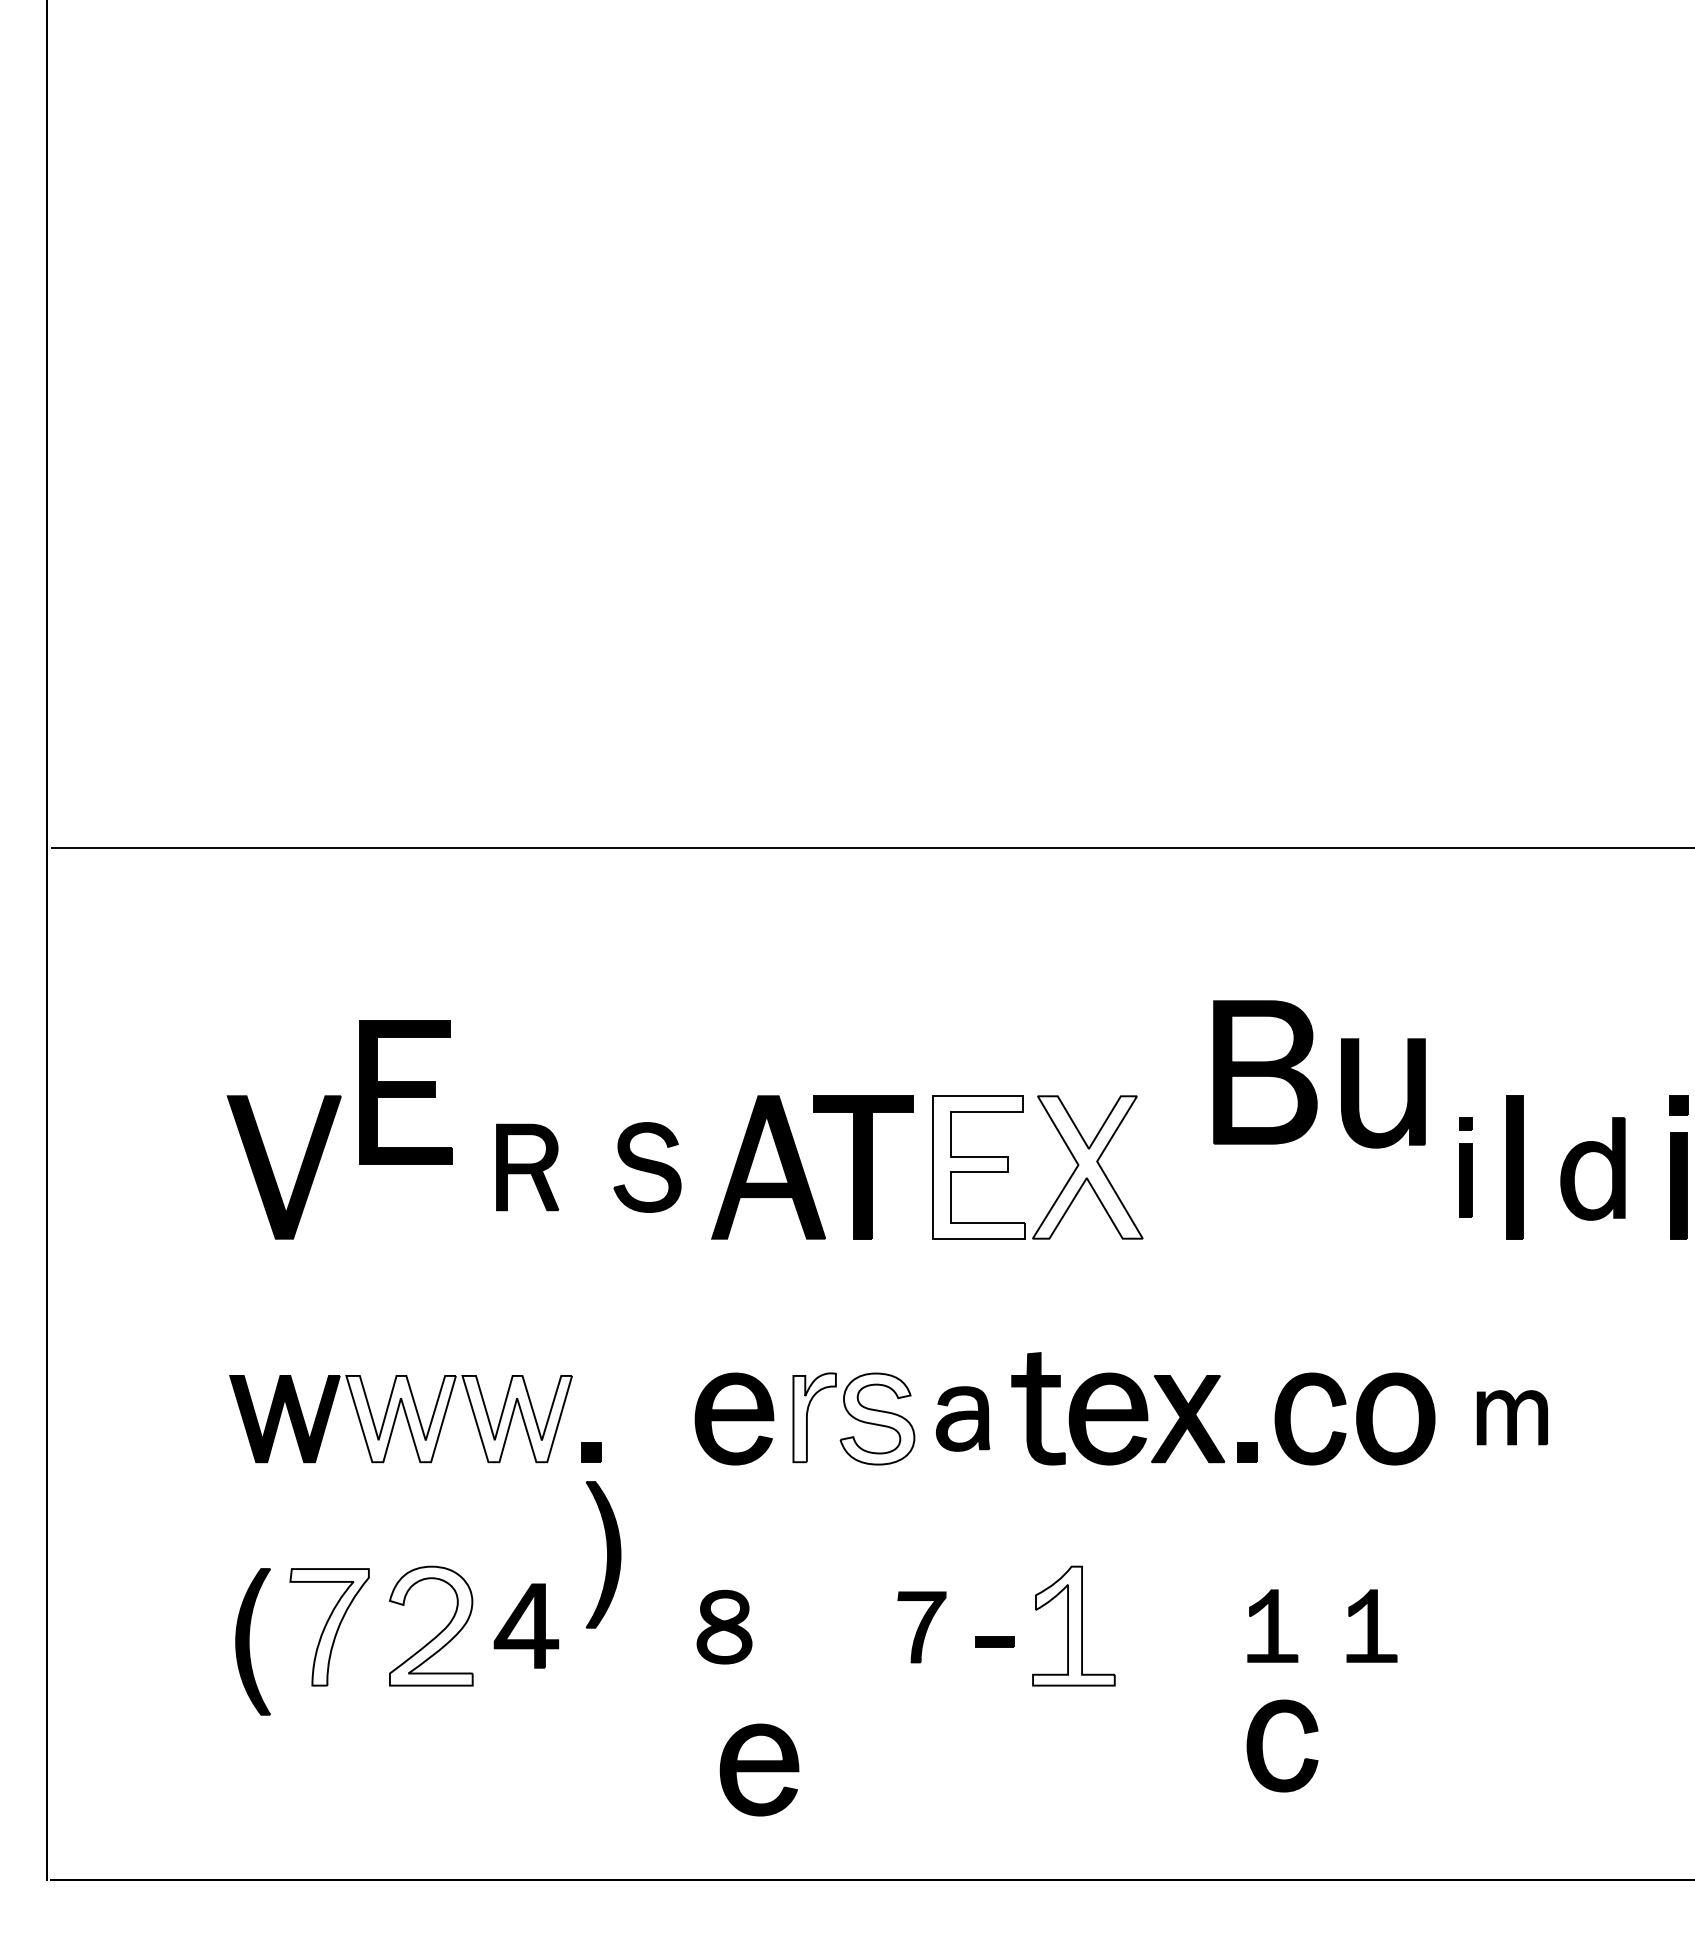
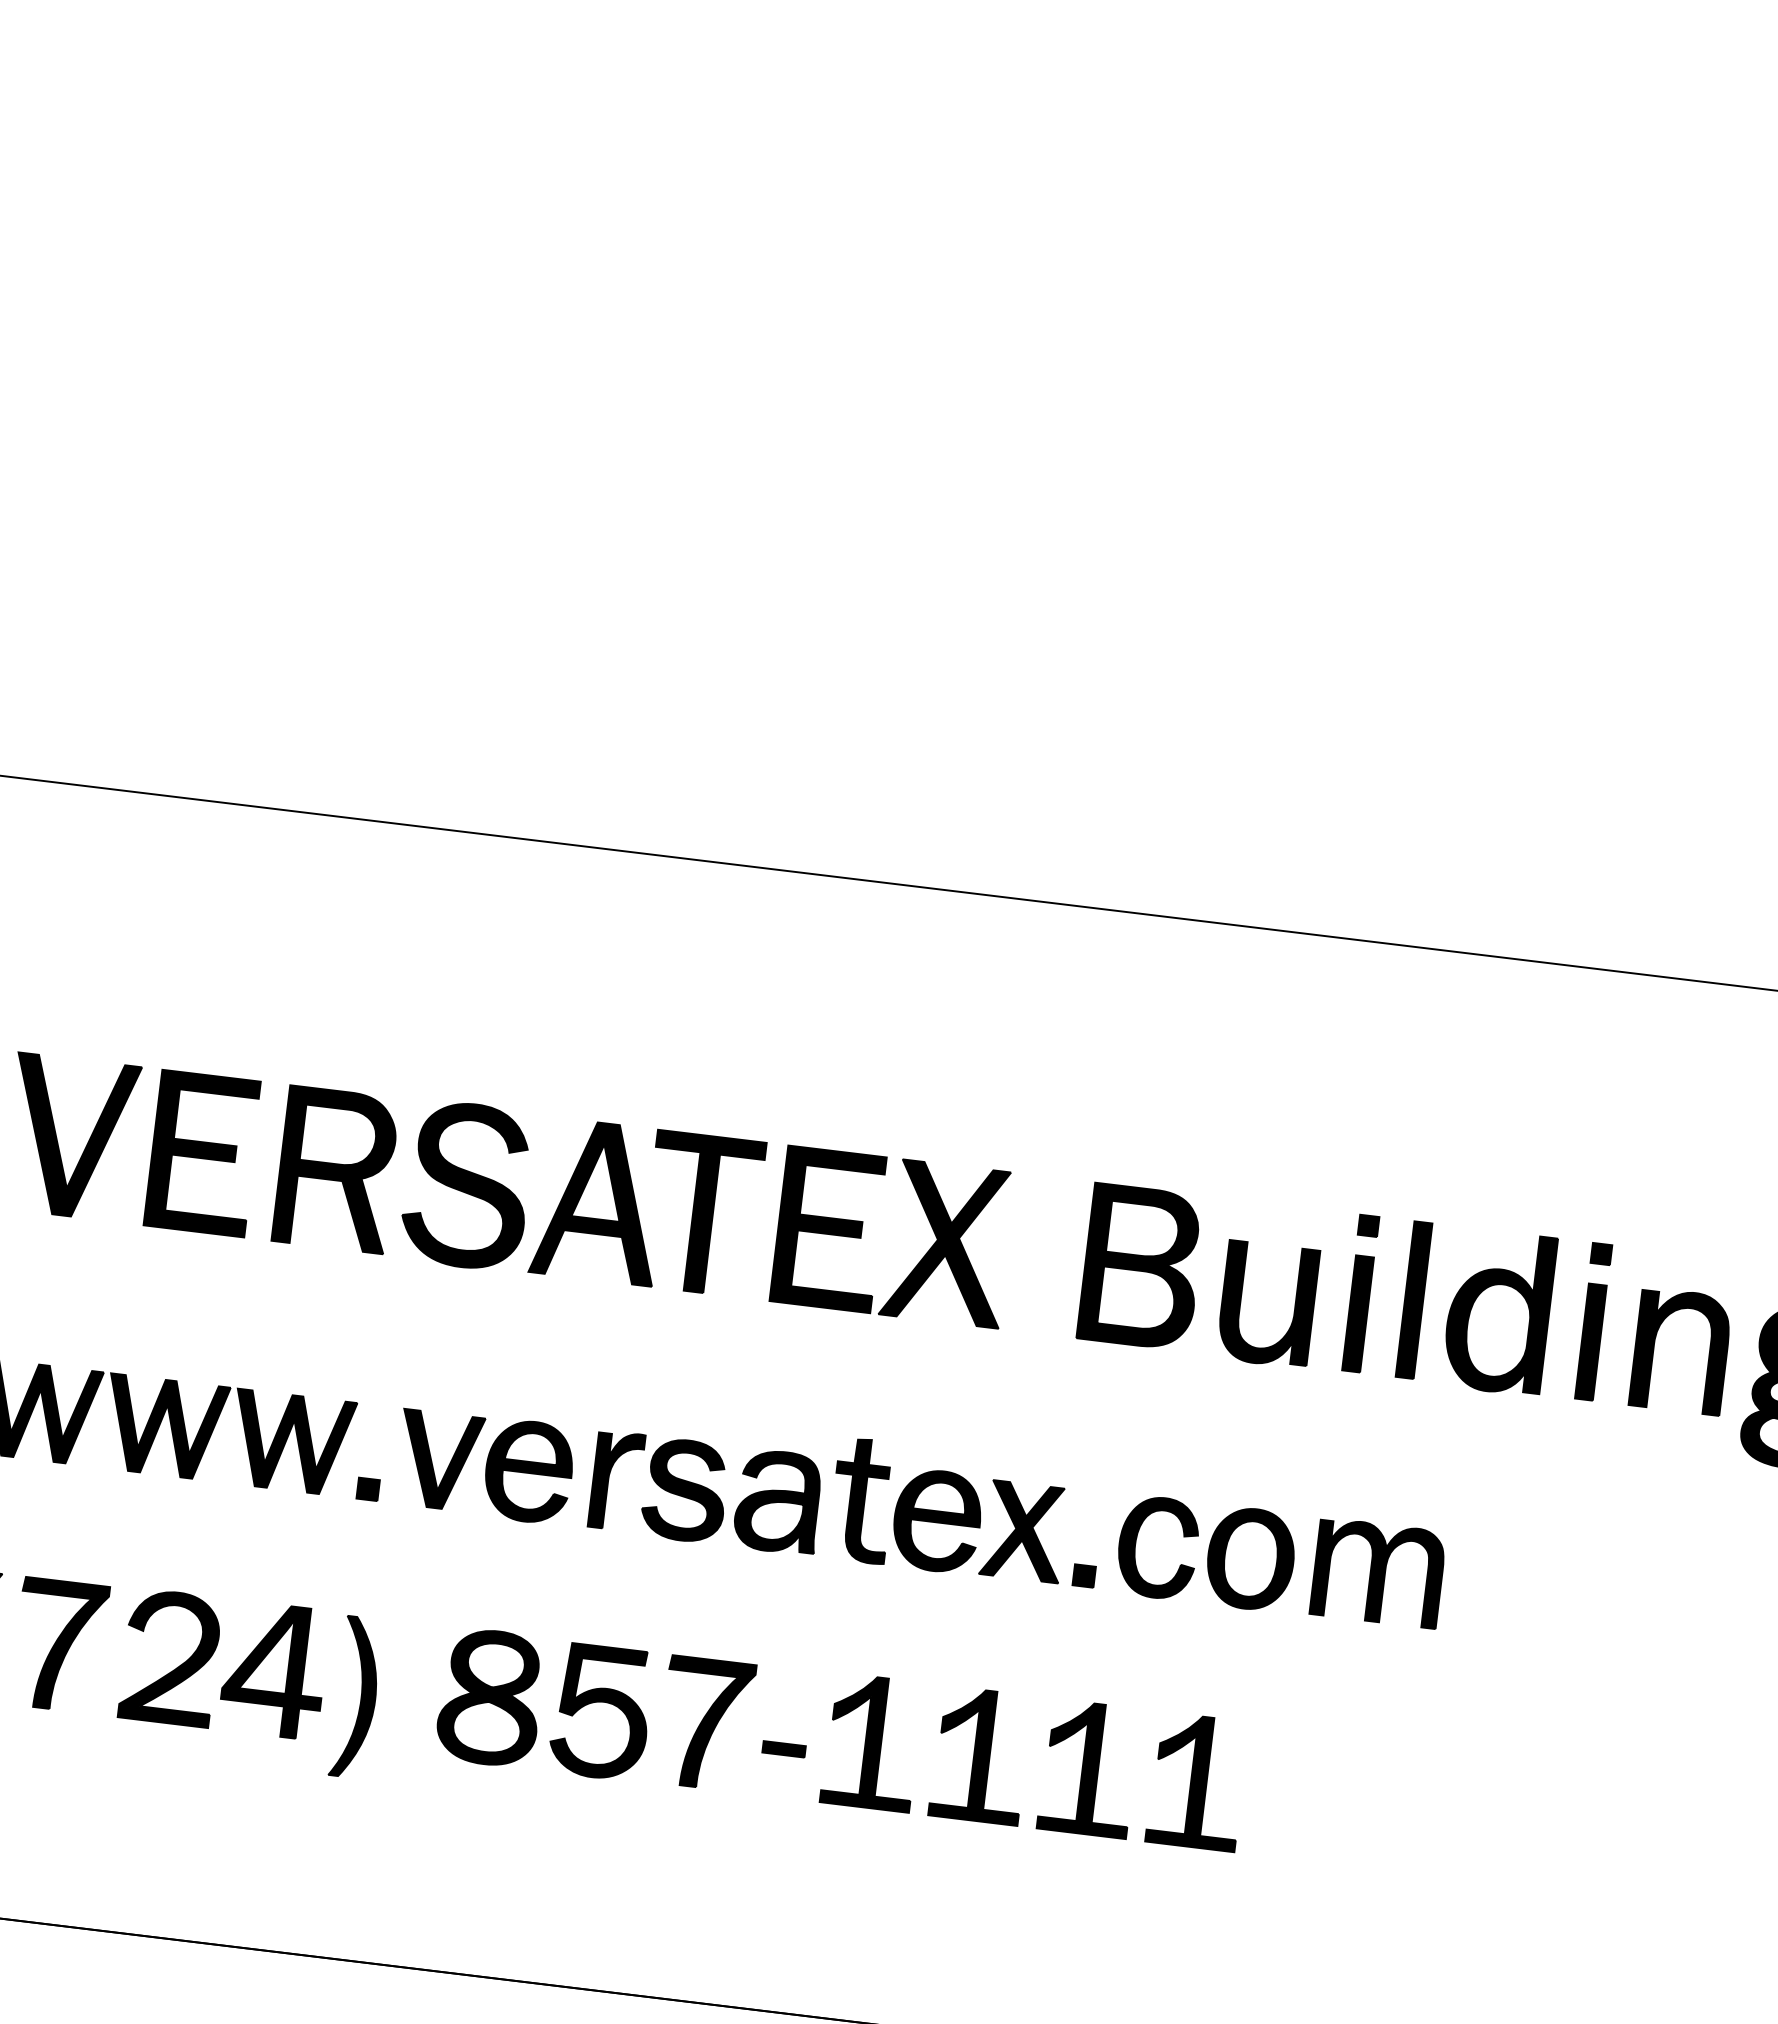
part: (1265, 1072) -> (1141, 1267), moved
part: (405, 1092) -> (203, 1153), moved
part: (1359, 1093) -> (1241, 1301), moved
part: (527, 1167) -> (336, 1169), size x1.67
part: (647, 1167) -> (467, 1185), size x1.67
fill: (979, 1167) -> (829, 1229), added
fill: (1087, 1167) -> (947, 1243), added
part: (1465, 1167) -> (1360, 1293), size x1.43
part: (1592, 1168) -> (1498, 1311), size x1.43
fill: (814, 1417) -> (616, 1480), added
part: (1512, 1417) -> (1378, 1572), size x1.67
fill: (400, 1418) -> (164, 1426), added
fill: (517, 1418) -> (292, 1442), added
fill: (877, 1418) -> (685, 1489), added
part: (962, 1418) -> (777, 1501), size x1.43
part: (651, 1419) -> (438, 1461), added
part: (603, 1554) -> (356, 1697), moved
part: (821, 1620) -> (597, 1703), added
fill: (430, 1625) -> (169, 1656), added
part: (526, 1625) -> (274, 1669), size x1.43
fill: (1073, 1625) -> (871, 1741), added
part: (1173, 1625) -> (980, 1754), added
part: (1272, 1625) -> (1089, 1768), size x1.67
part: (1371, 1625) -> (1197, 1781), size x1.67
part: (724, 1626) -> (490, 1696), size x1.67
fill: (329, 1627) -> (59, 1645), added
part: (921, 1627) -> (705, 1723), size x1.67
part: (1262, 1745) -> (1062, 1897), removed
part: (759, 1769) -> (510, 1857), removed

